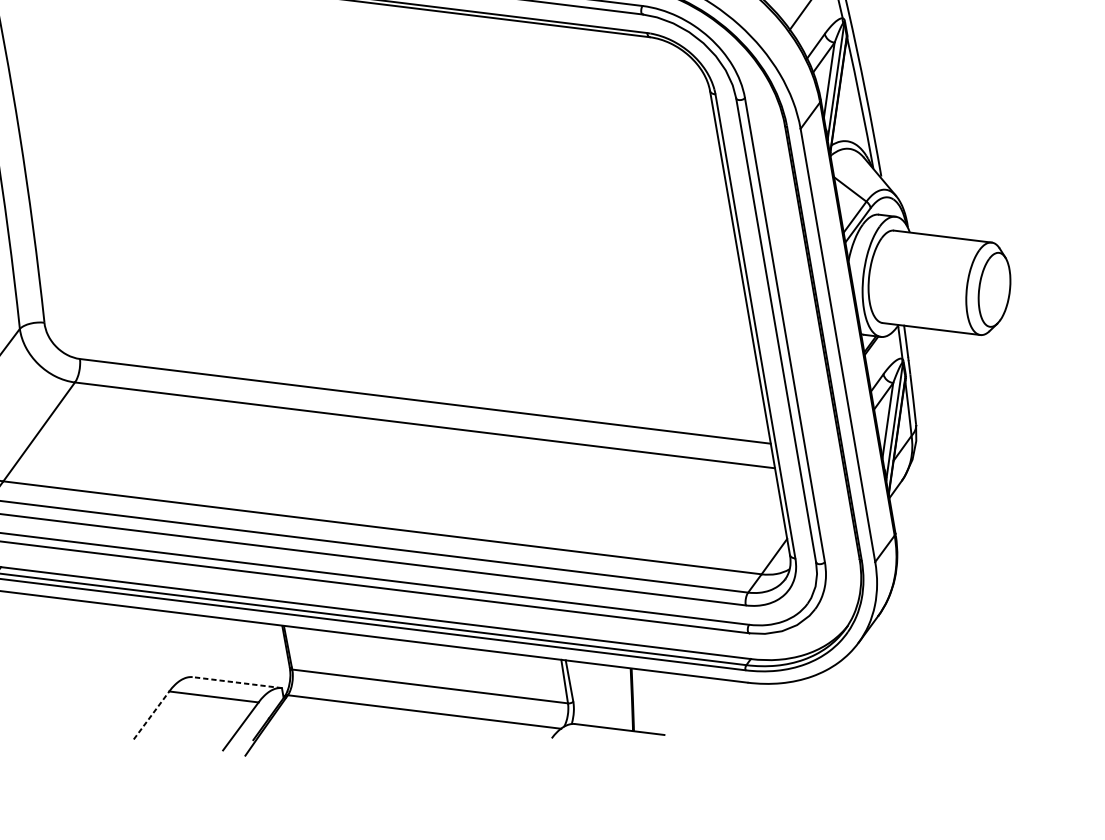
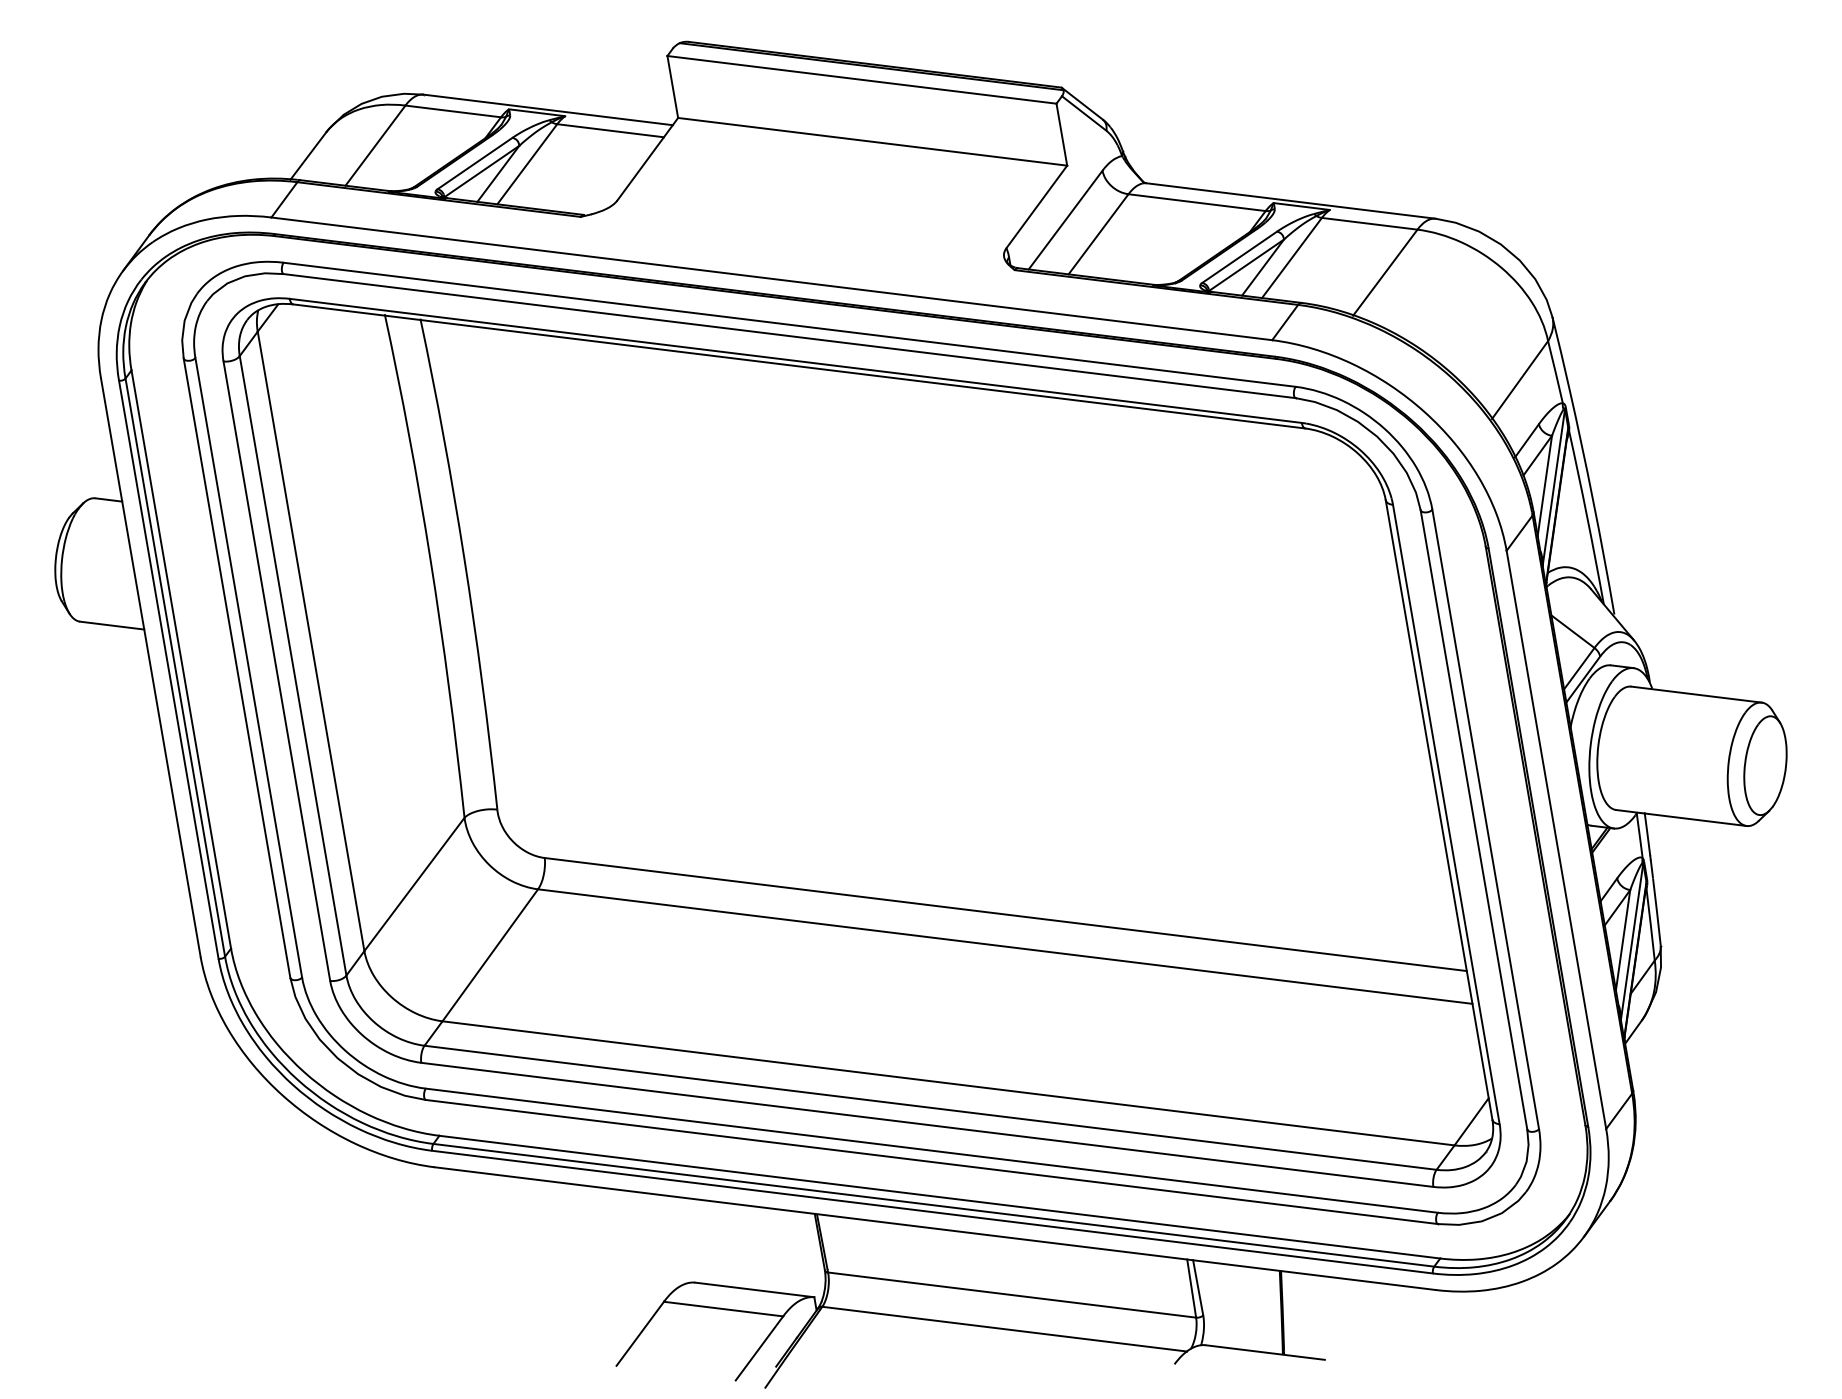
line: (237, 682) -> (754, 1289), dashed -> solid
line: (151, 715) -> (640, 1333), dashed -> solid

